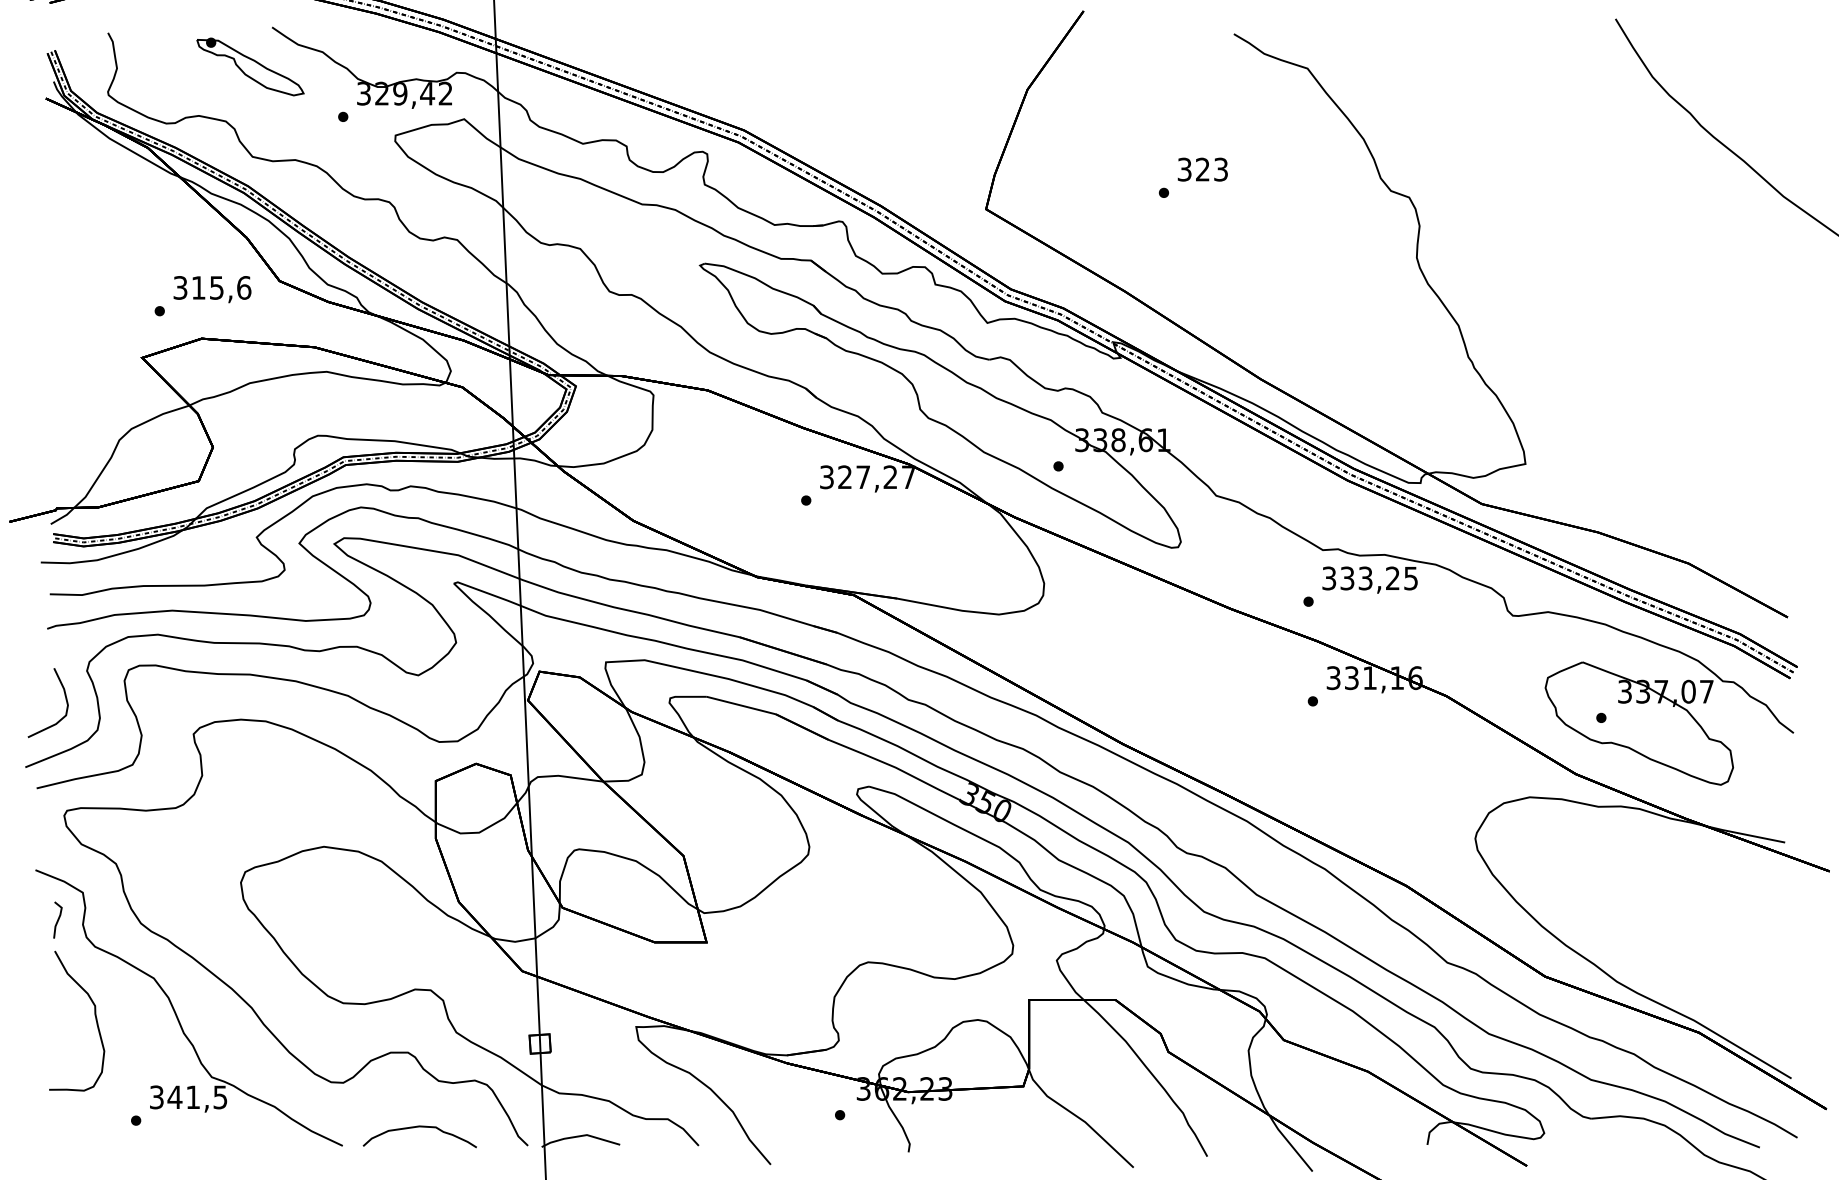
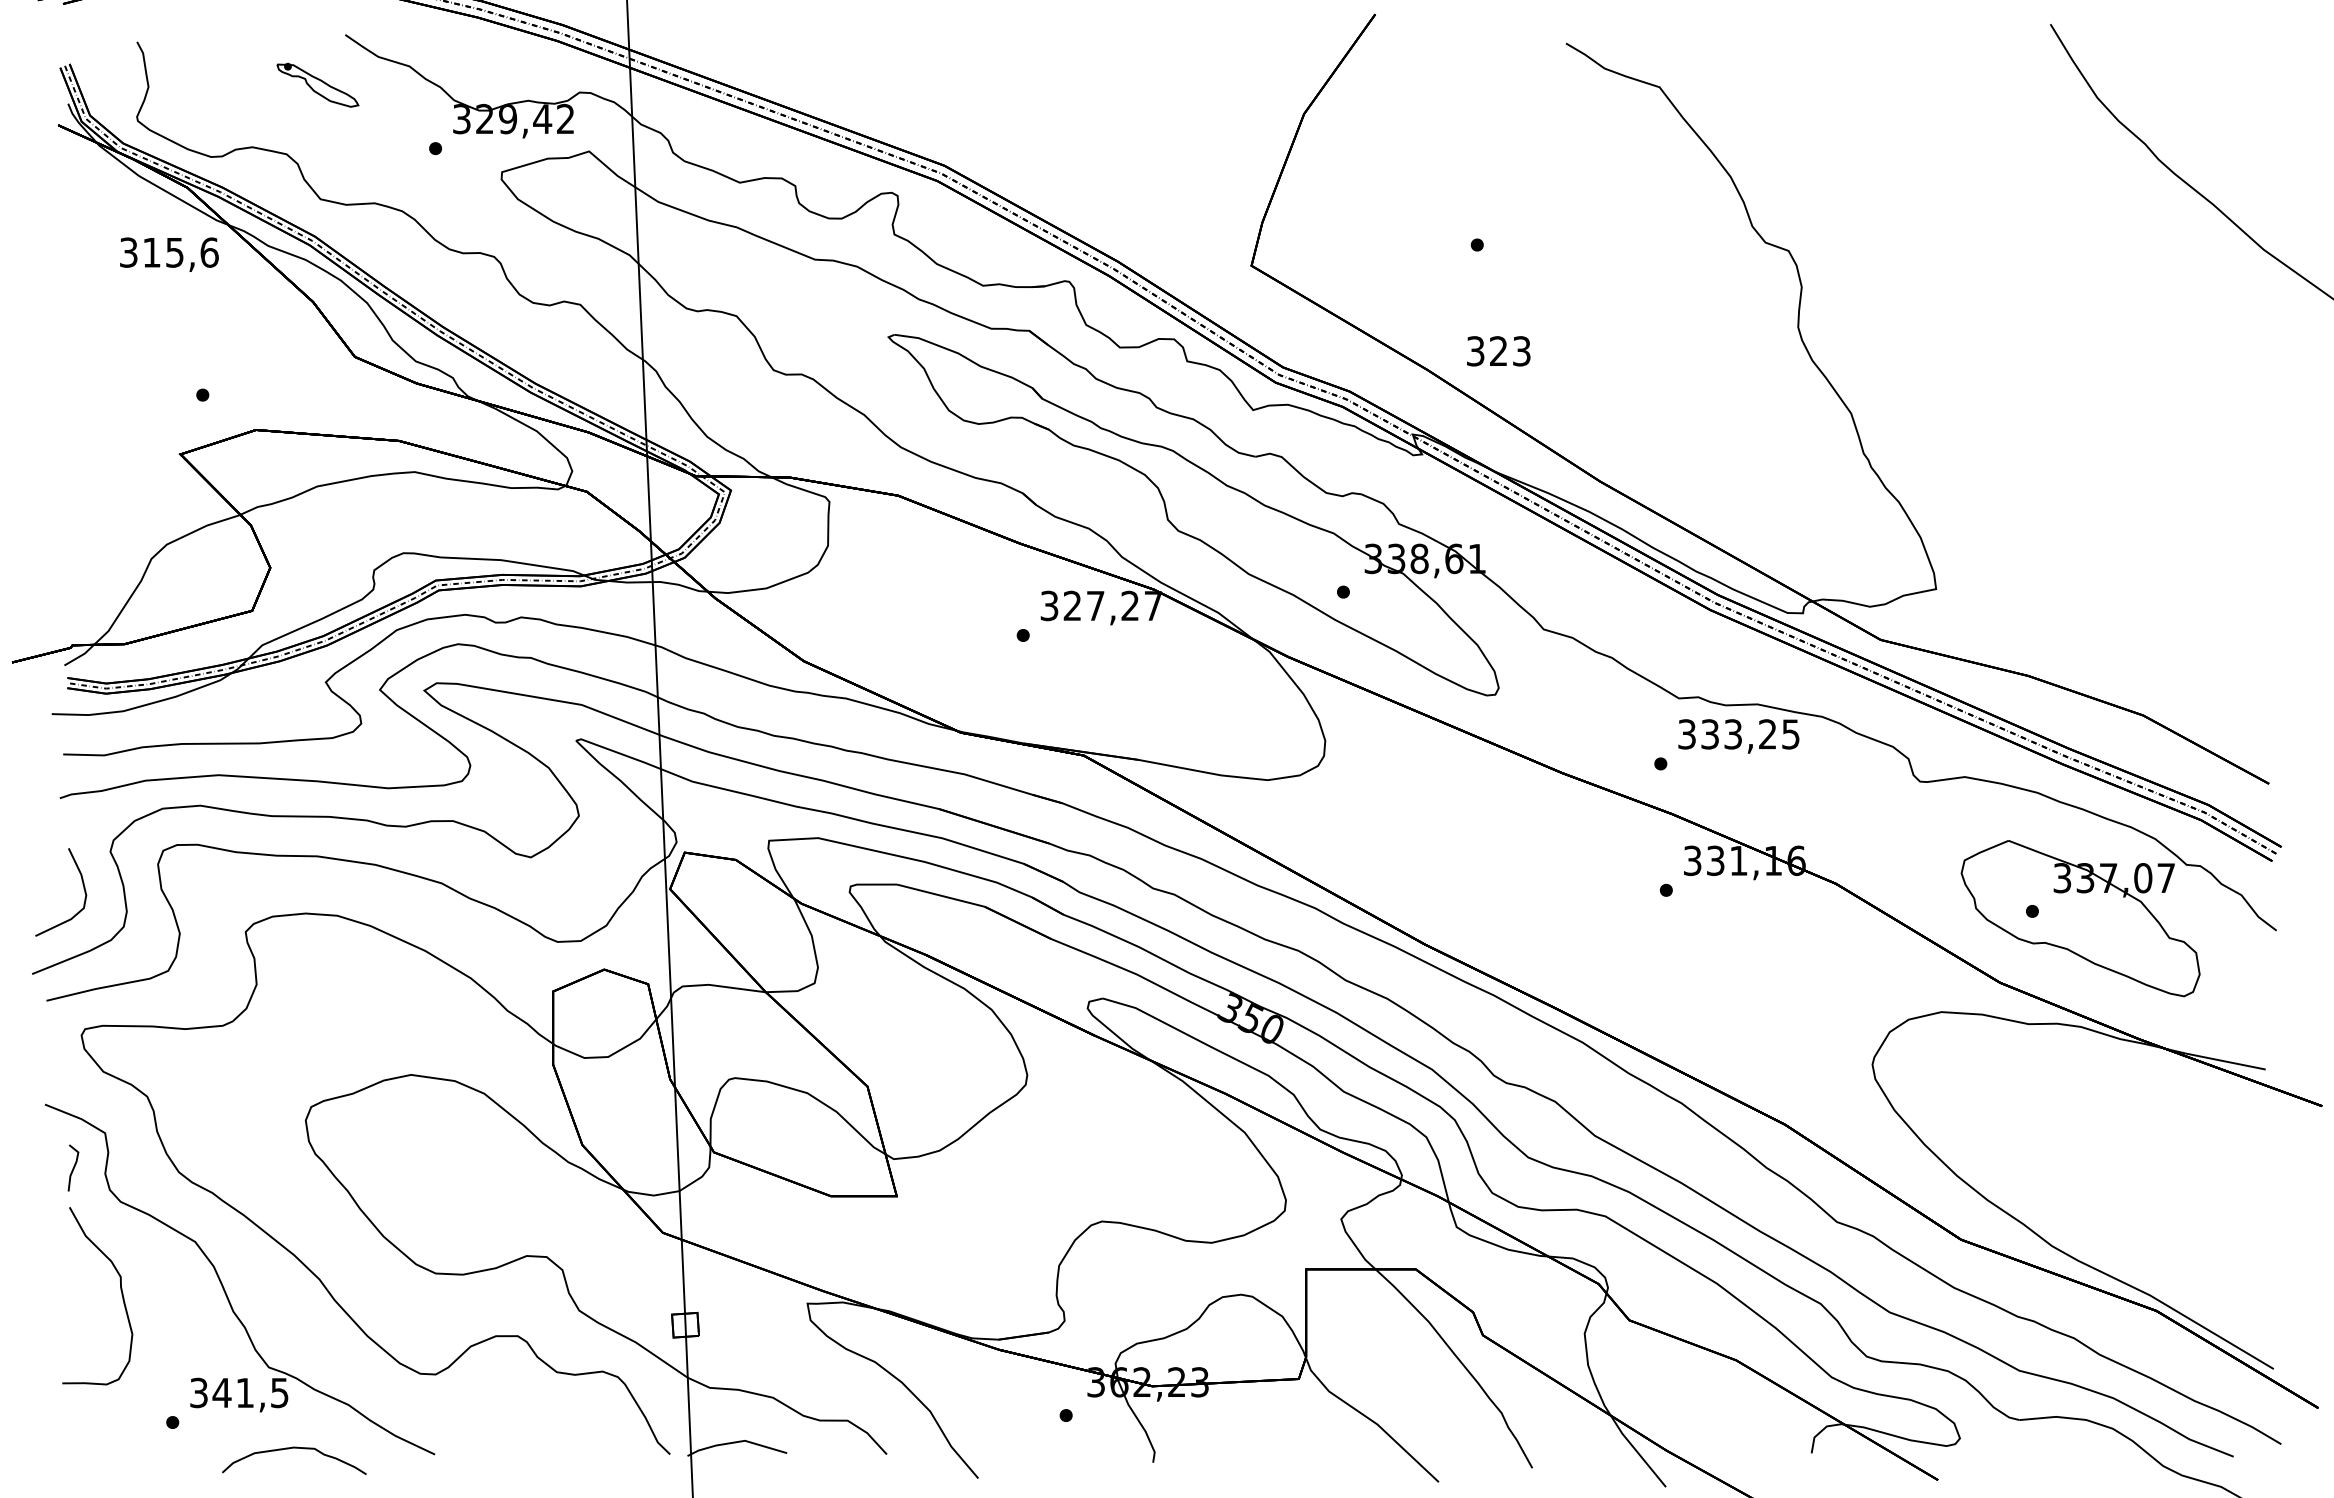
part: (250, 66) -> (317, 84), size x0.6
text: (1202, 169) -> (1498, 351), moved
text: (212, 289) -> (169, 254), moved
curve: (419, 1127) -> (293, 1448), moved

